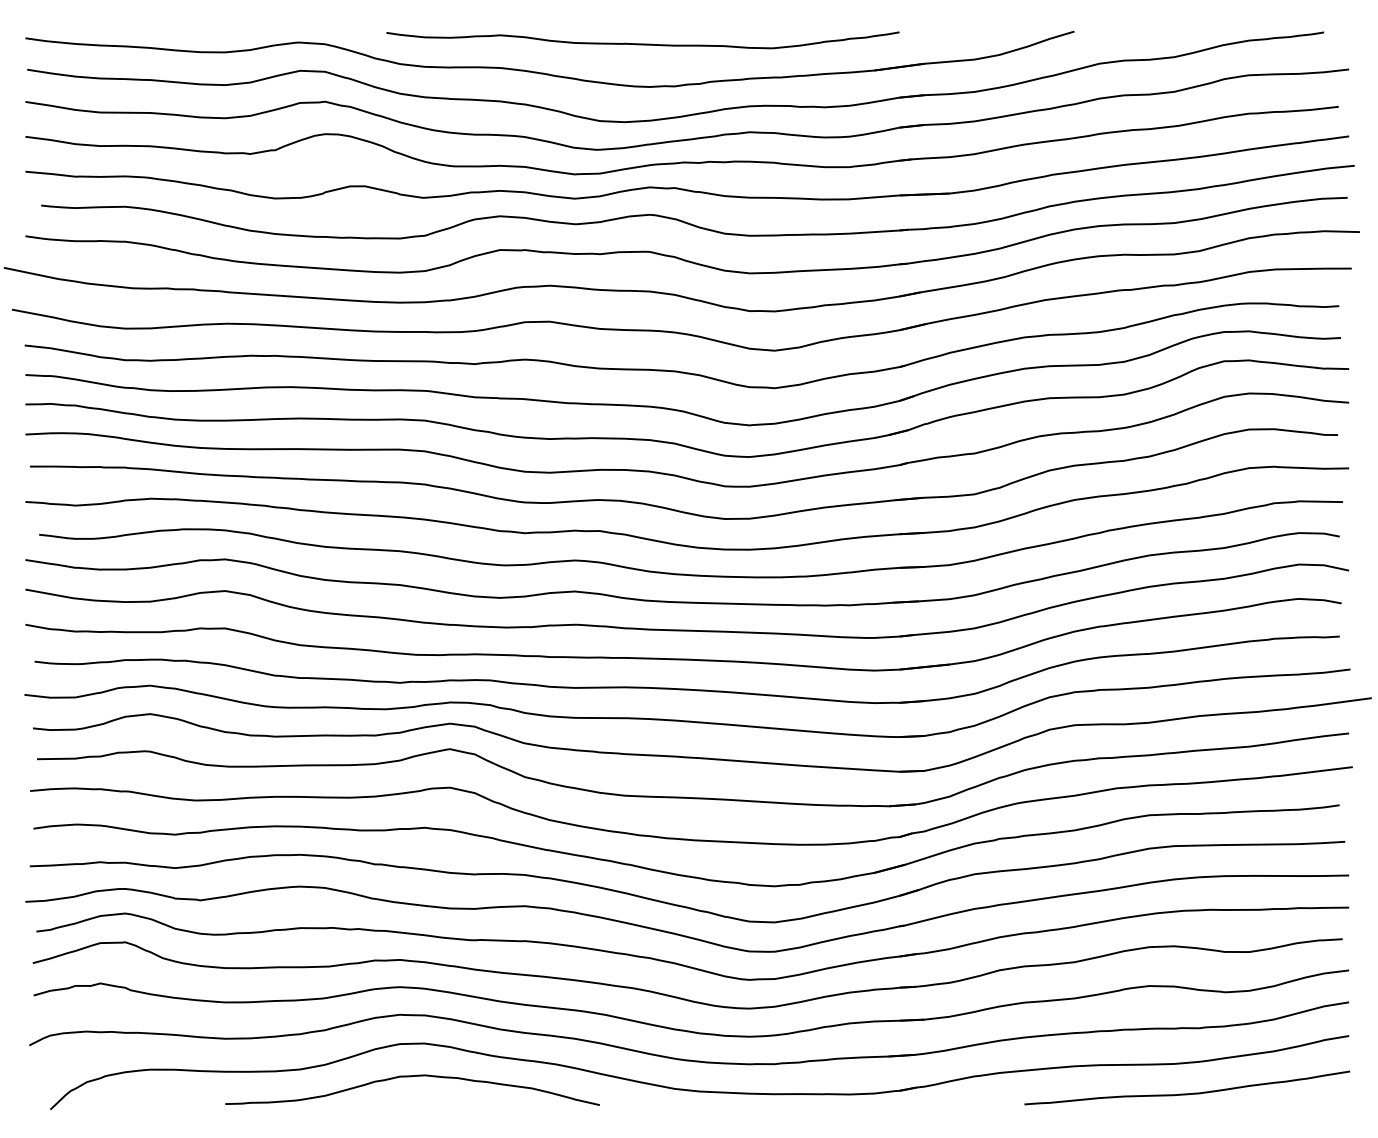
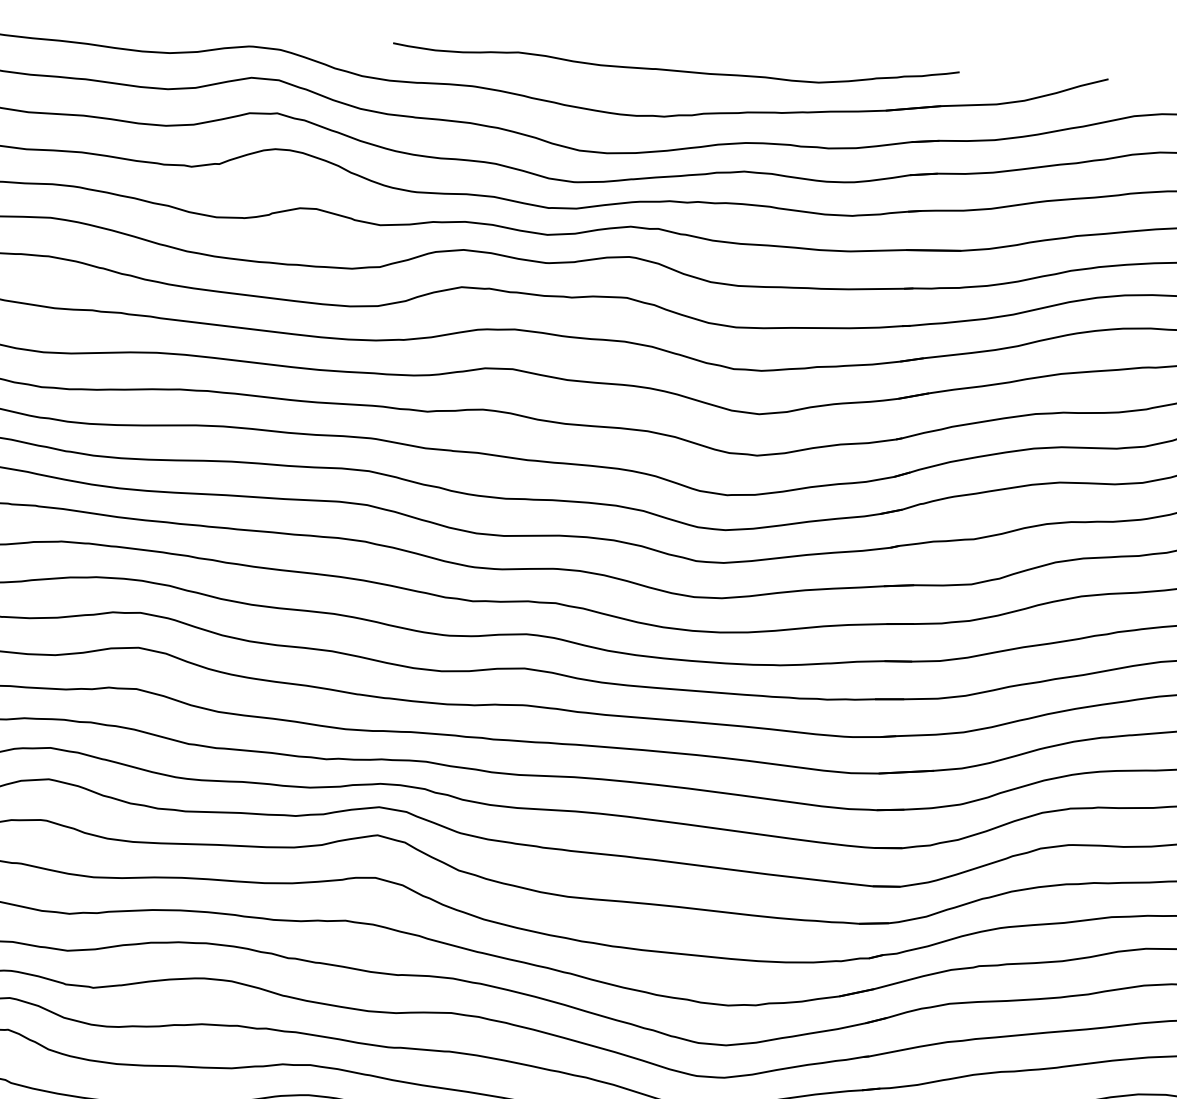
curve: (642, 43) -> (675, 69), moved

